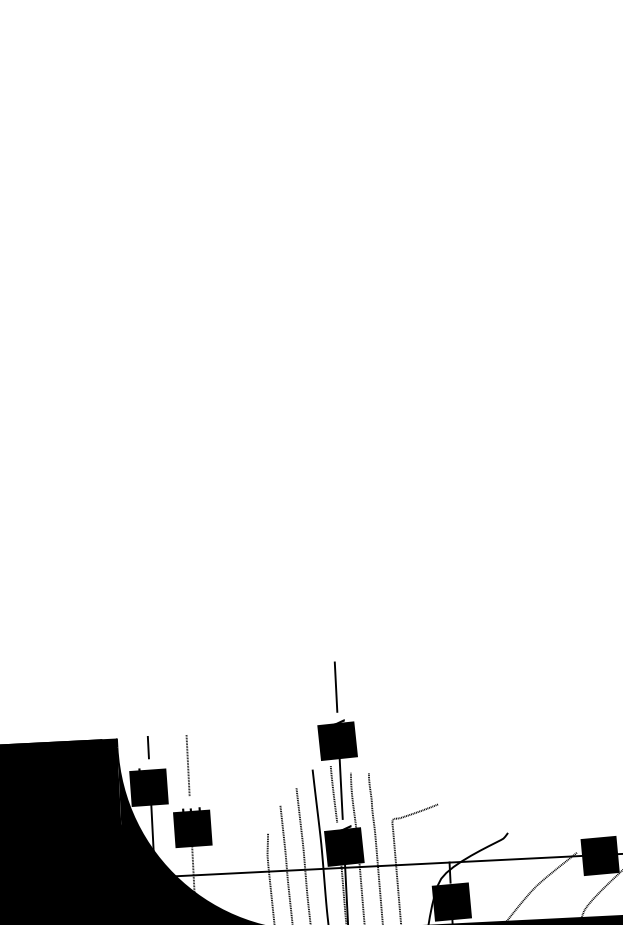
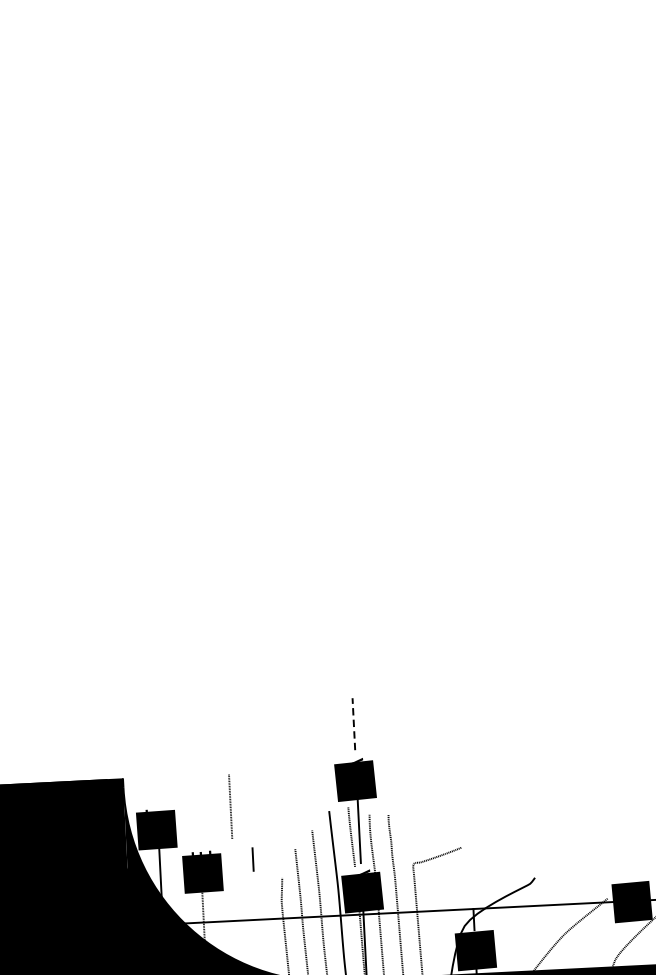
line: (336, 687) -> (354, 724), solid -> dashed
line: (148, 747) -> (253, 859), moved
line: (187, 765) -> (230, 806), moved

